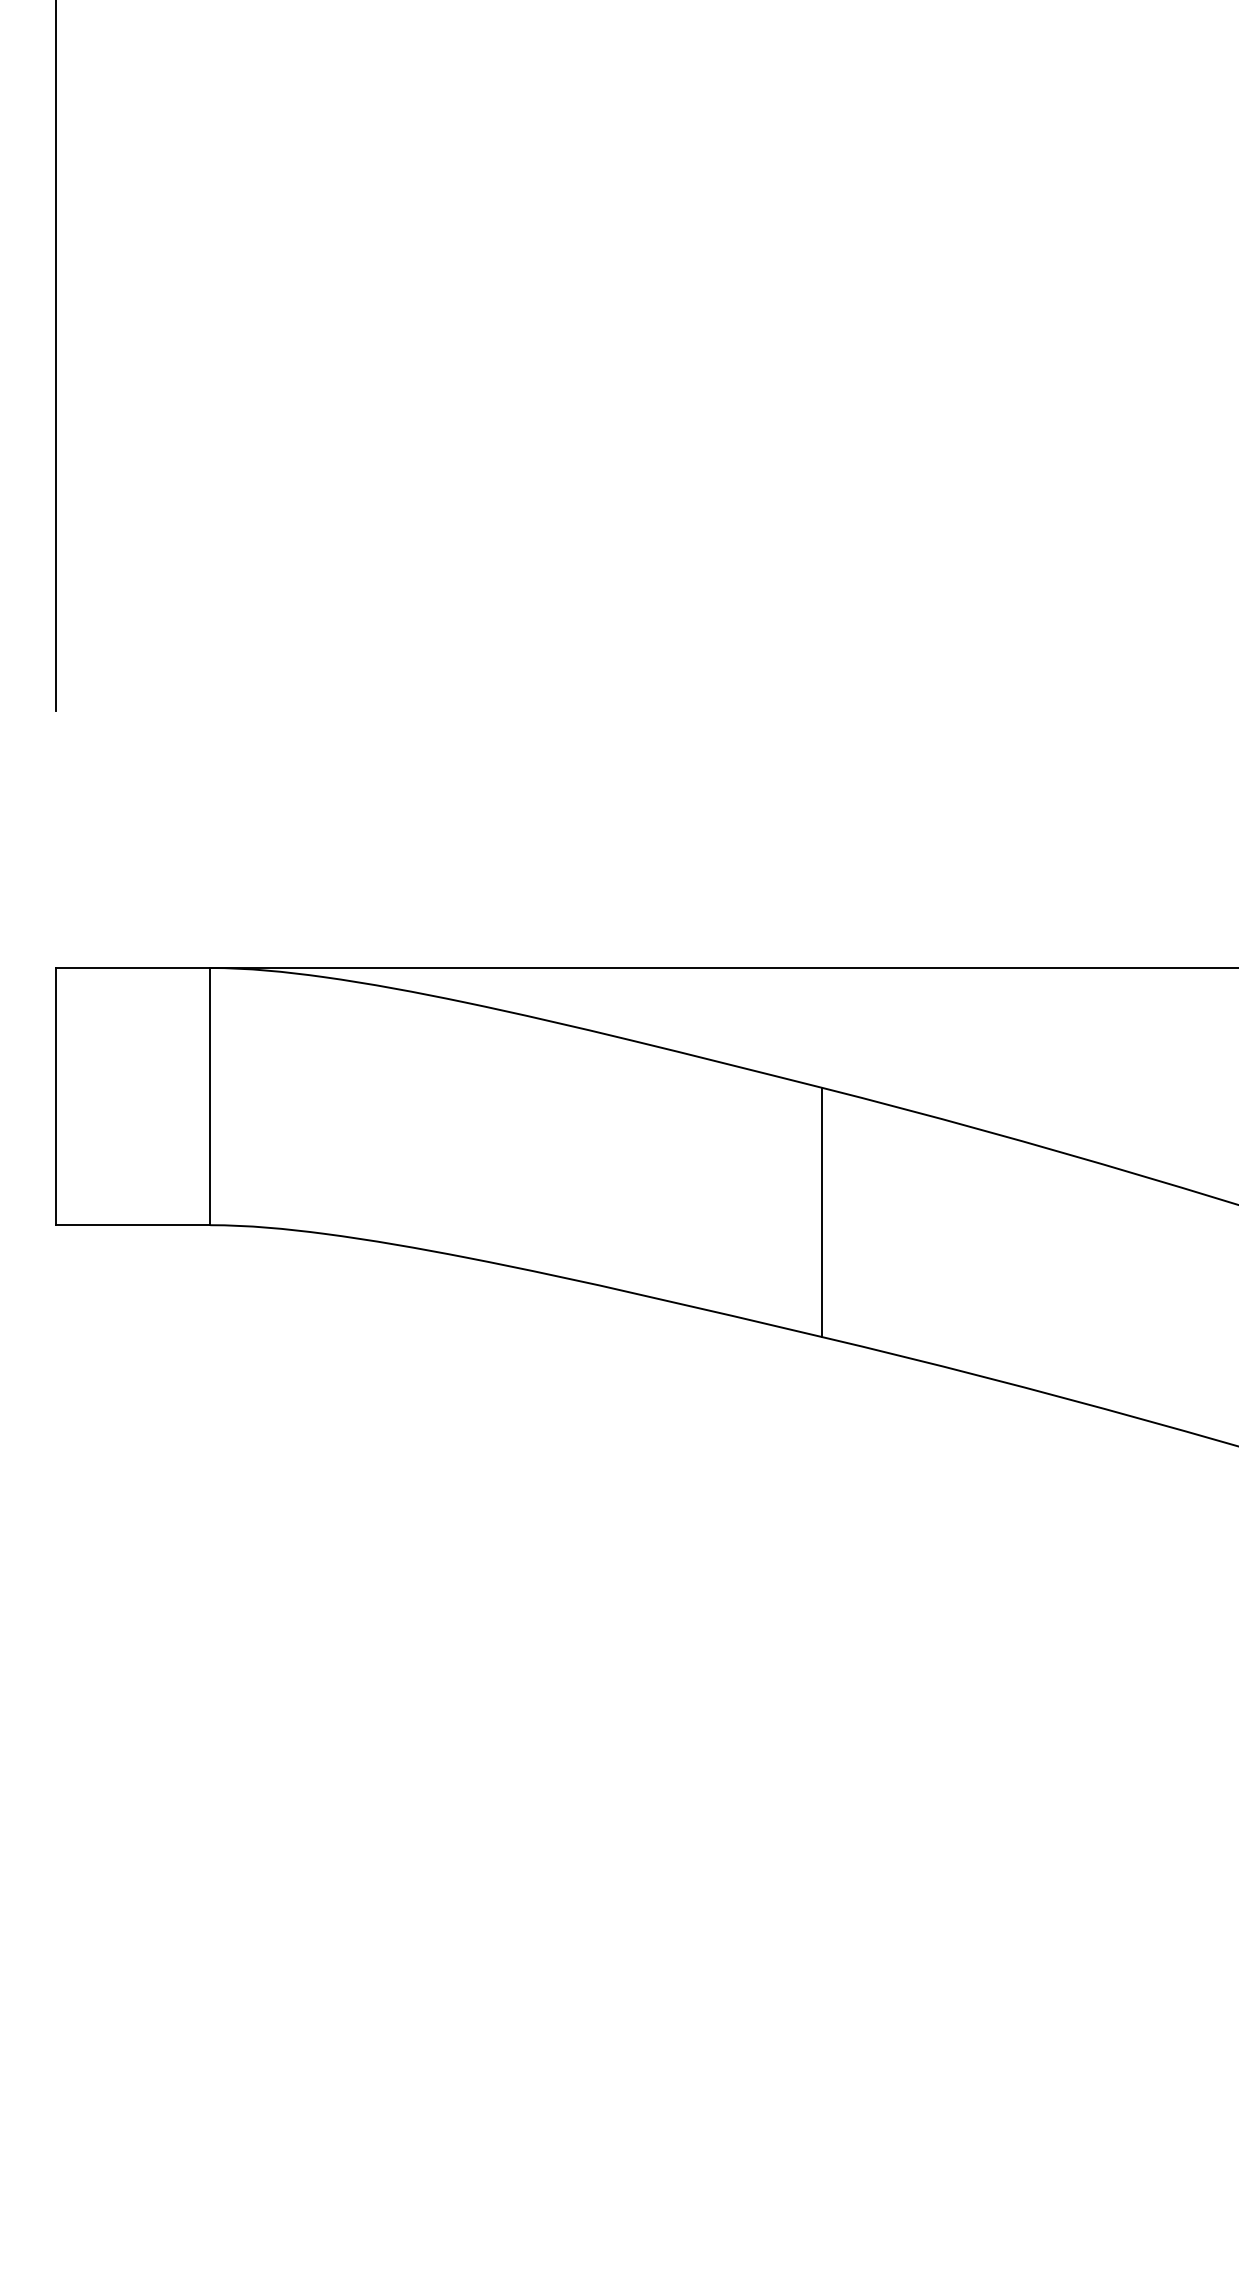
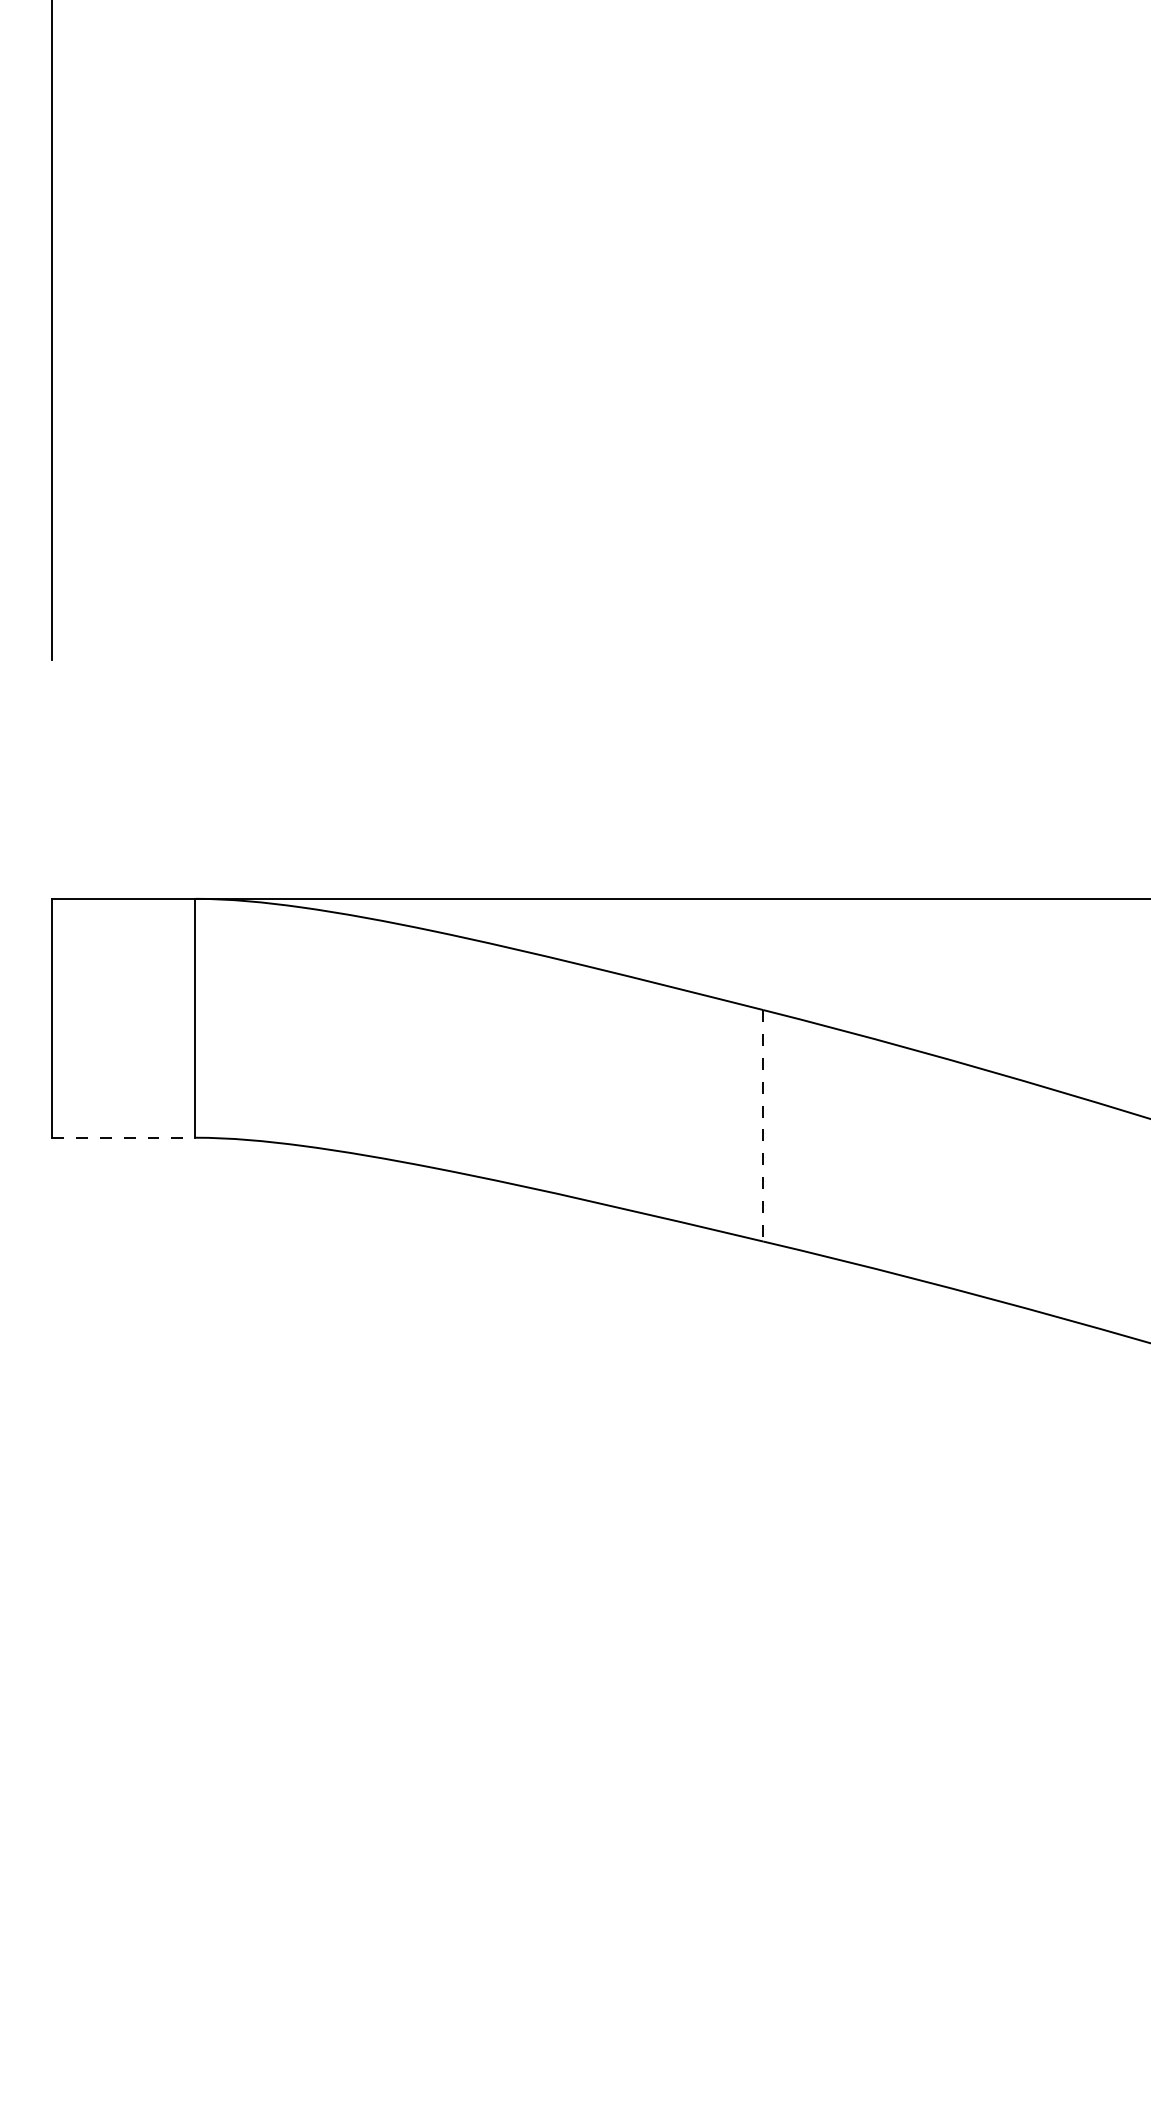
line: (821, 1212) -> (763, 1125), solid -> dashed
line: (132, 1224) -> (123, 1137), solid -> dashed

